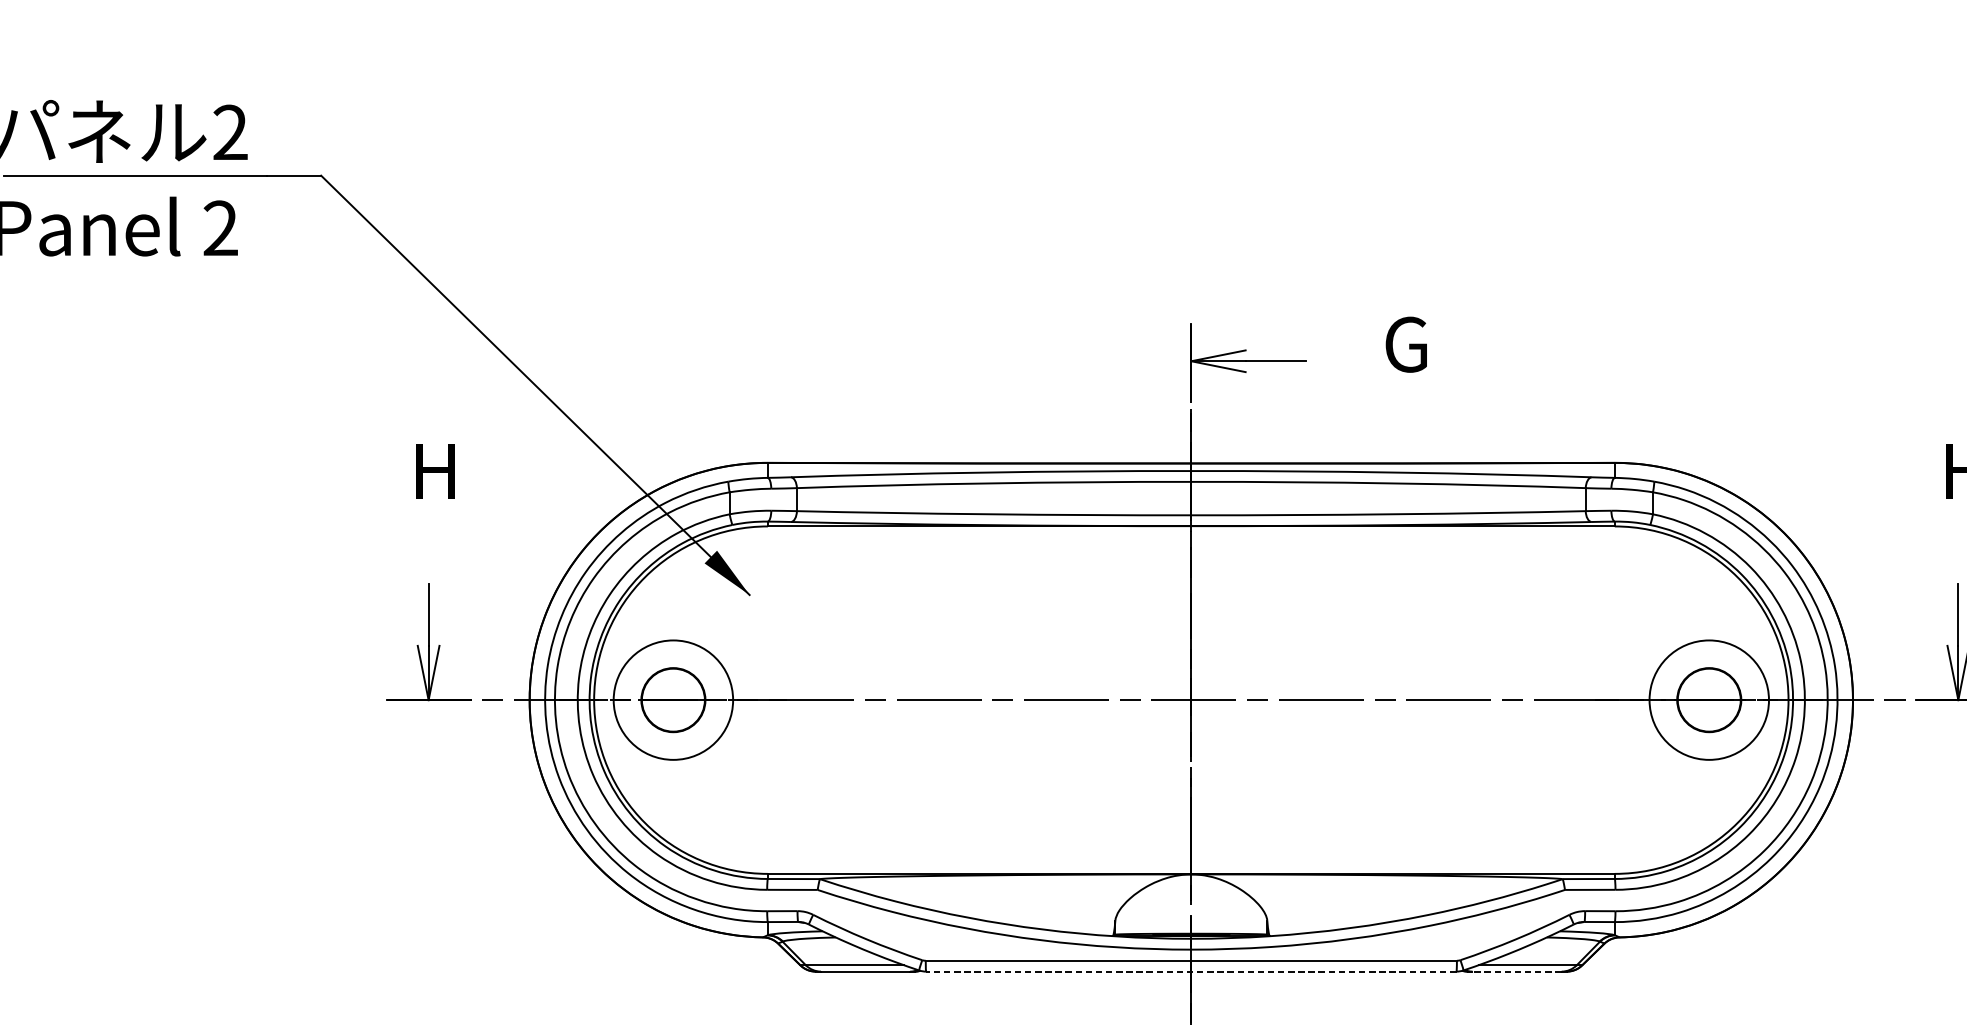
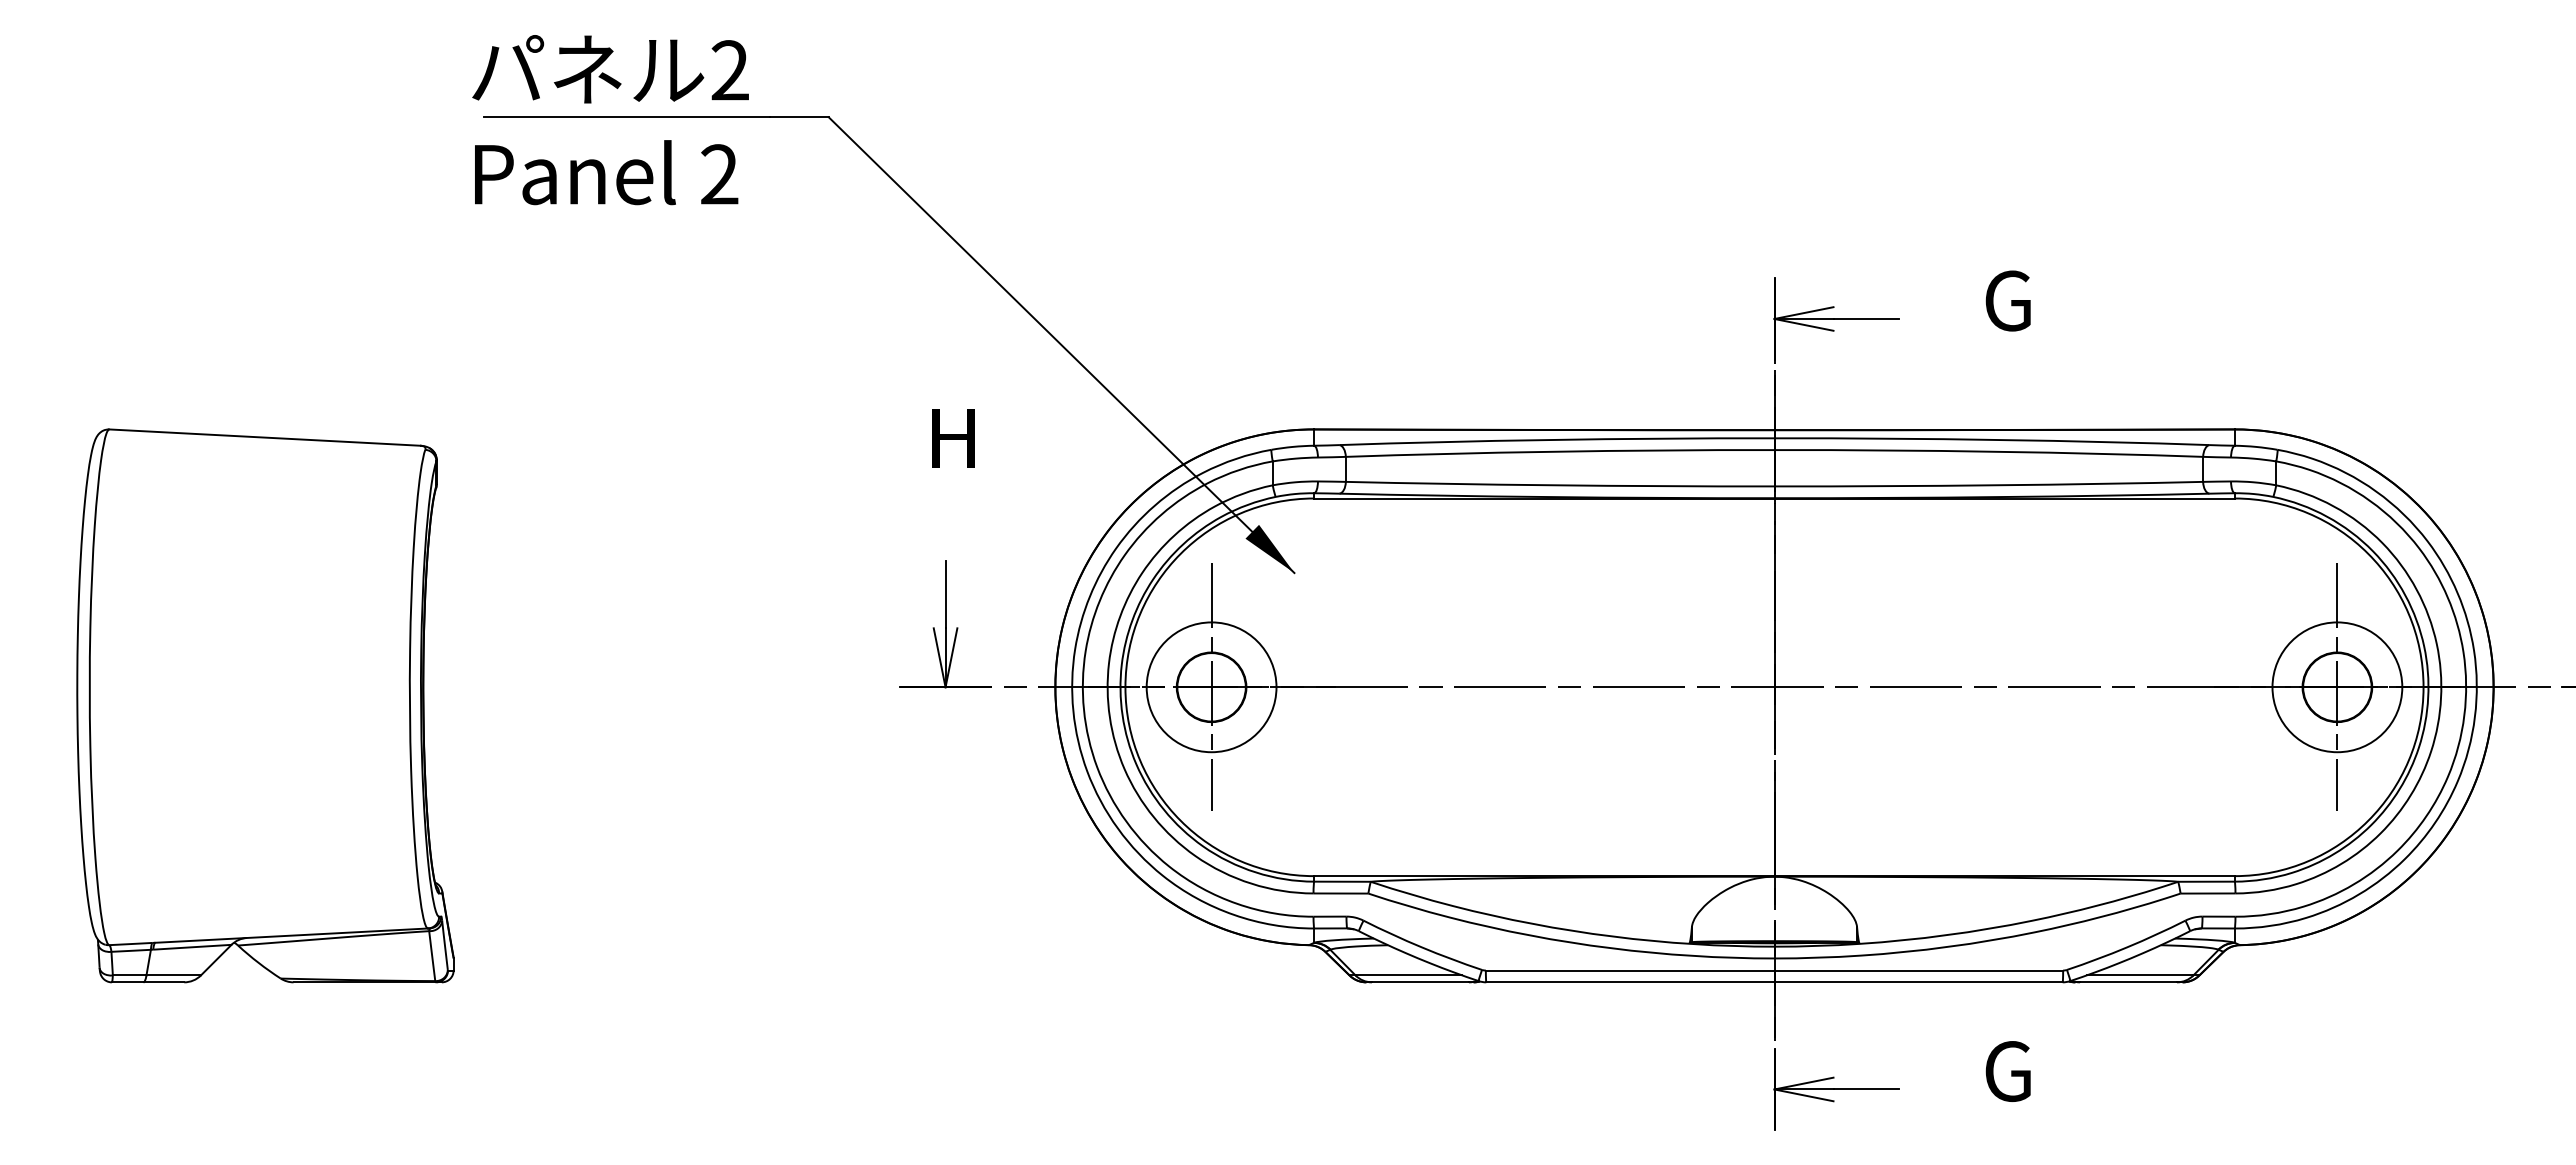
line: (673, 700) -> (1211, 687), added
line: (1709, 700) -> (2337, 687), added
line: (1191, 971) -> (1774, 982), dashed -> solid
line: (1517, 971) -> (2128, 982), dashed -> solid

